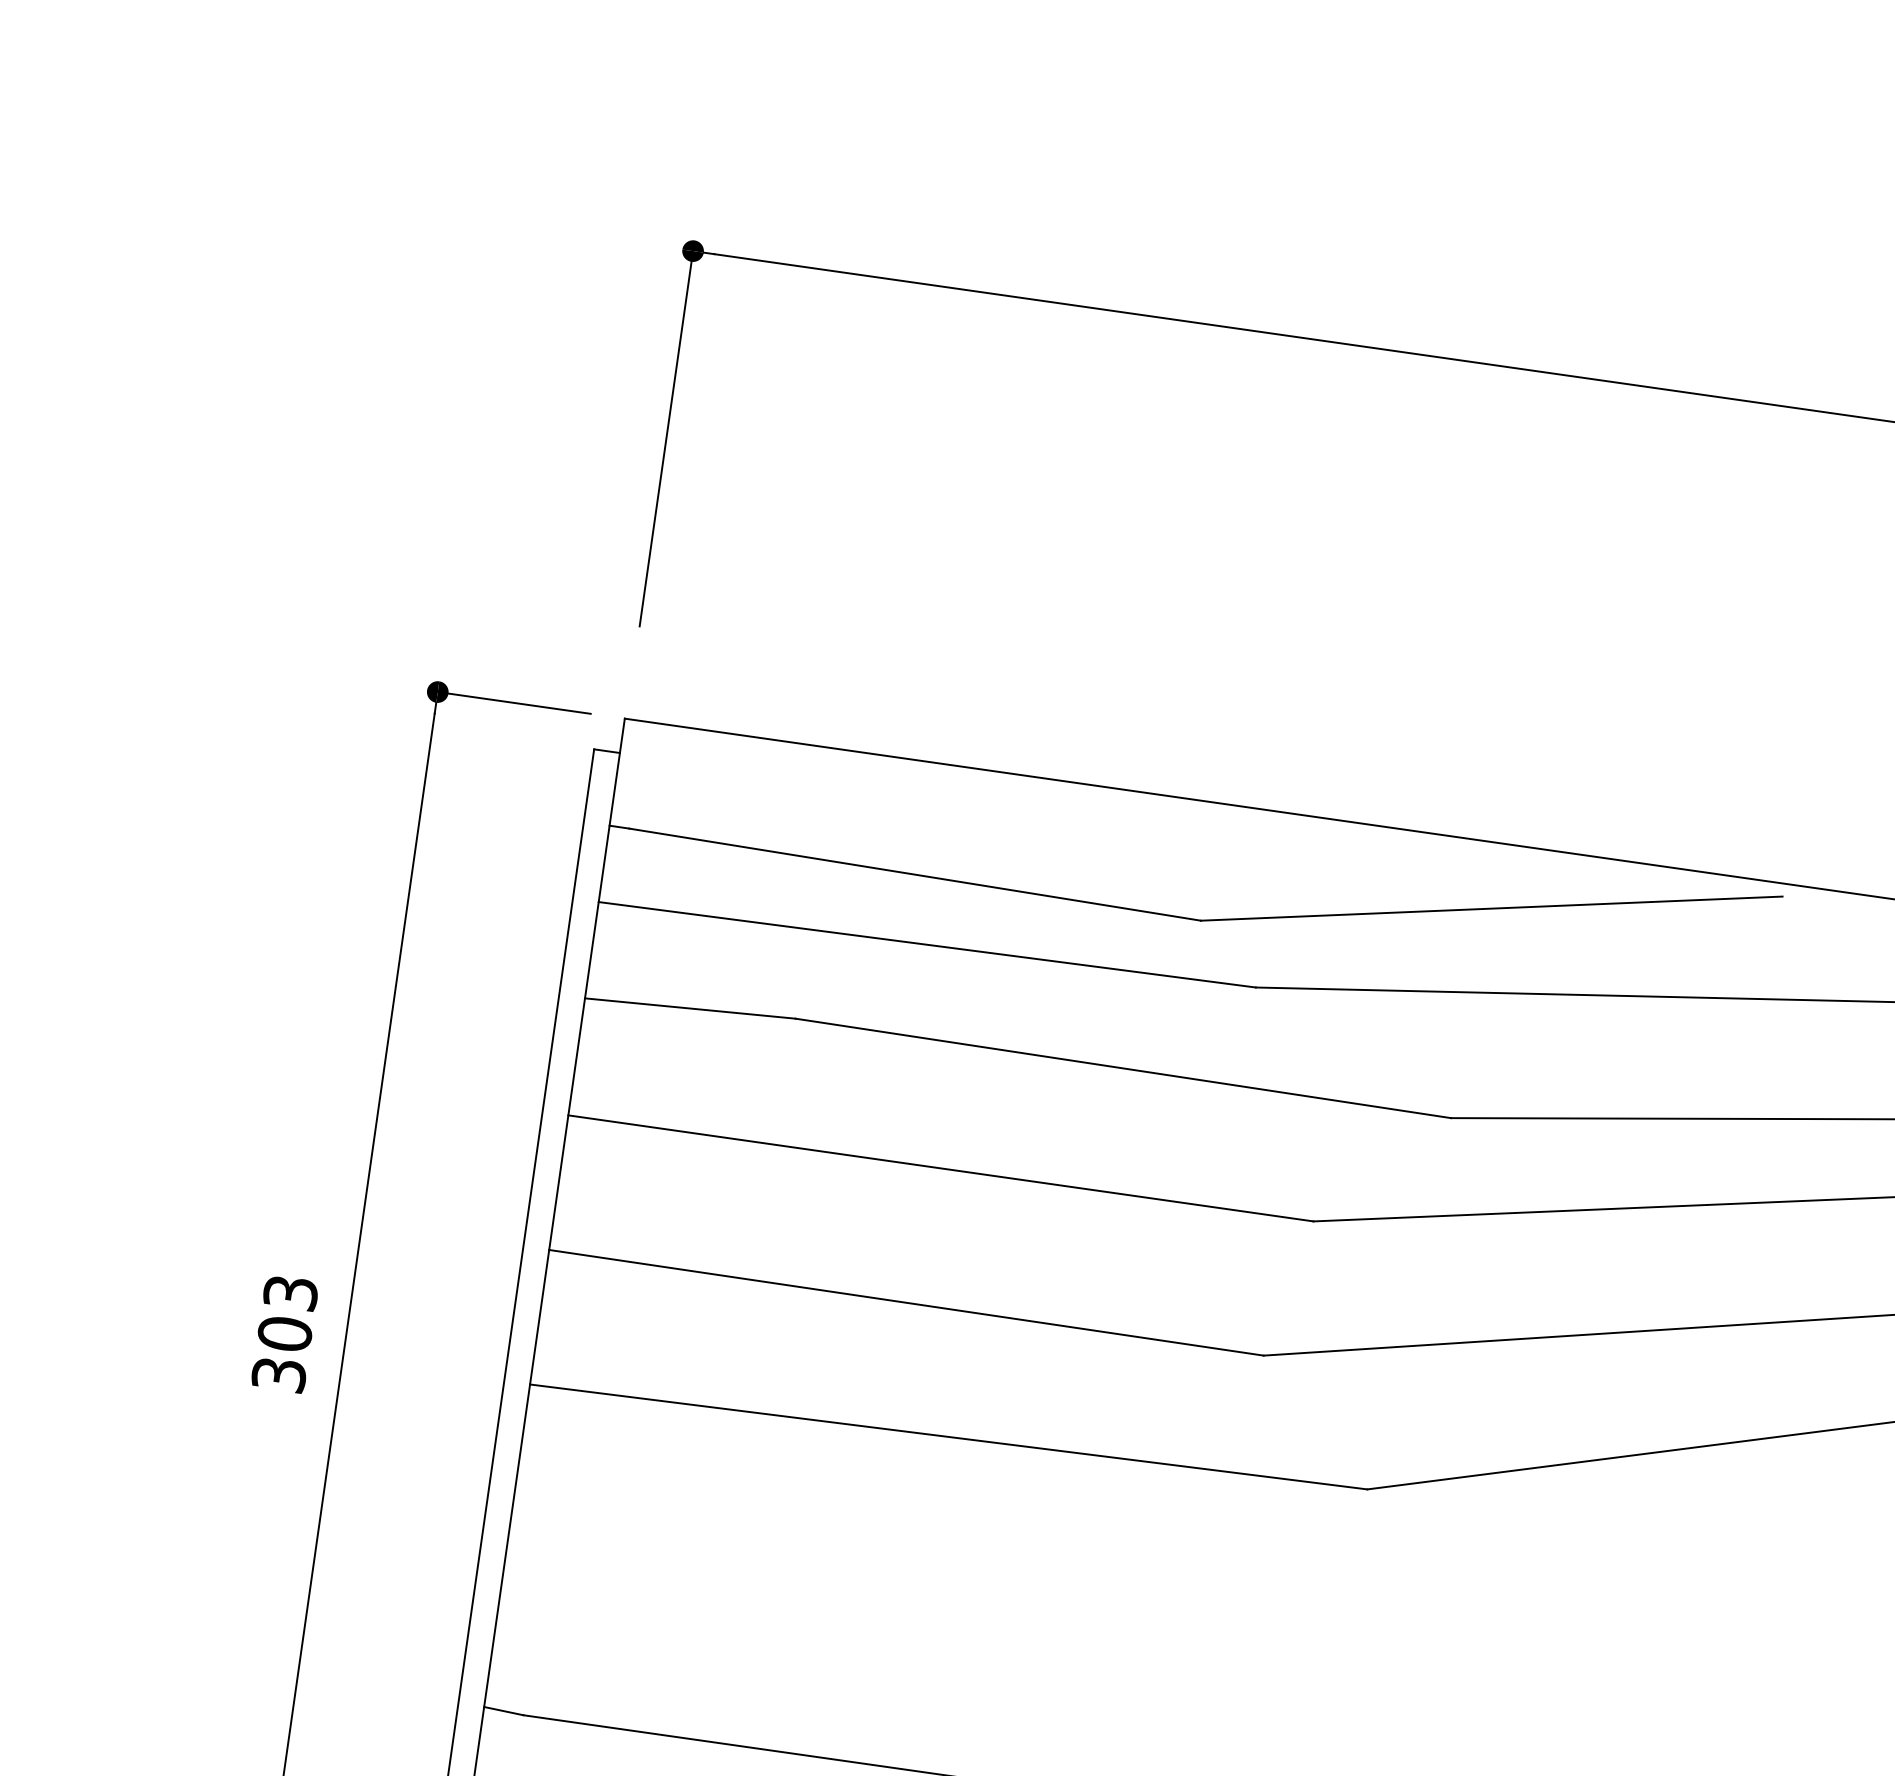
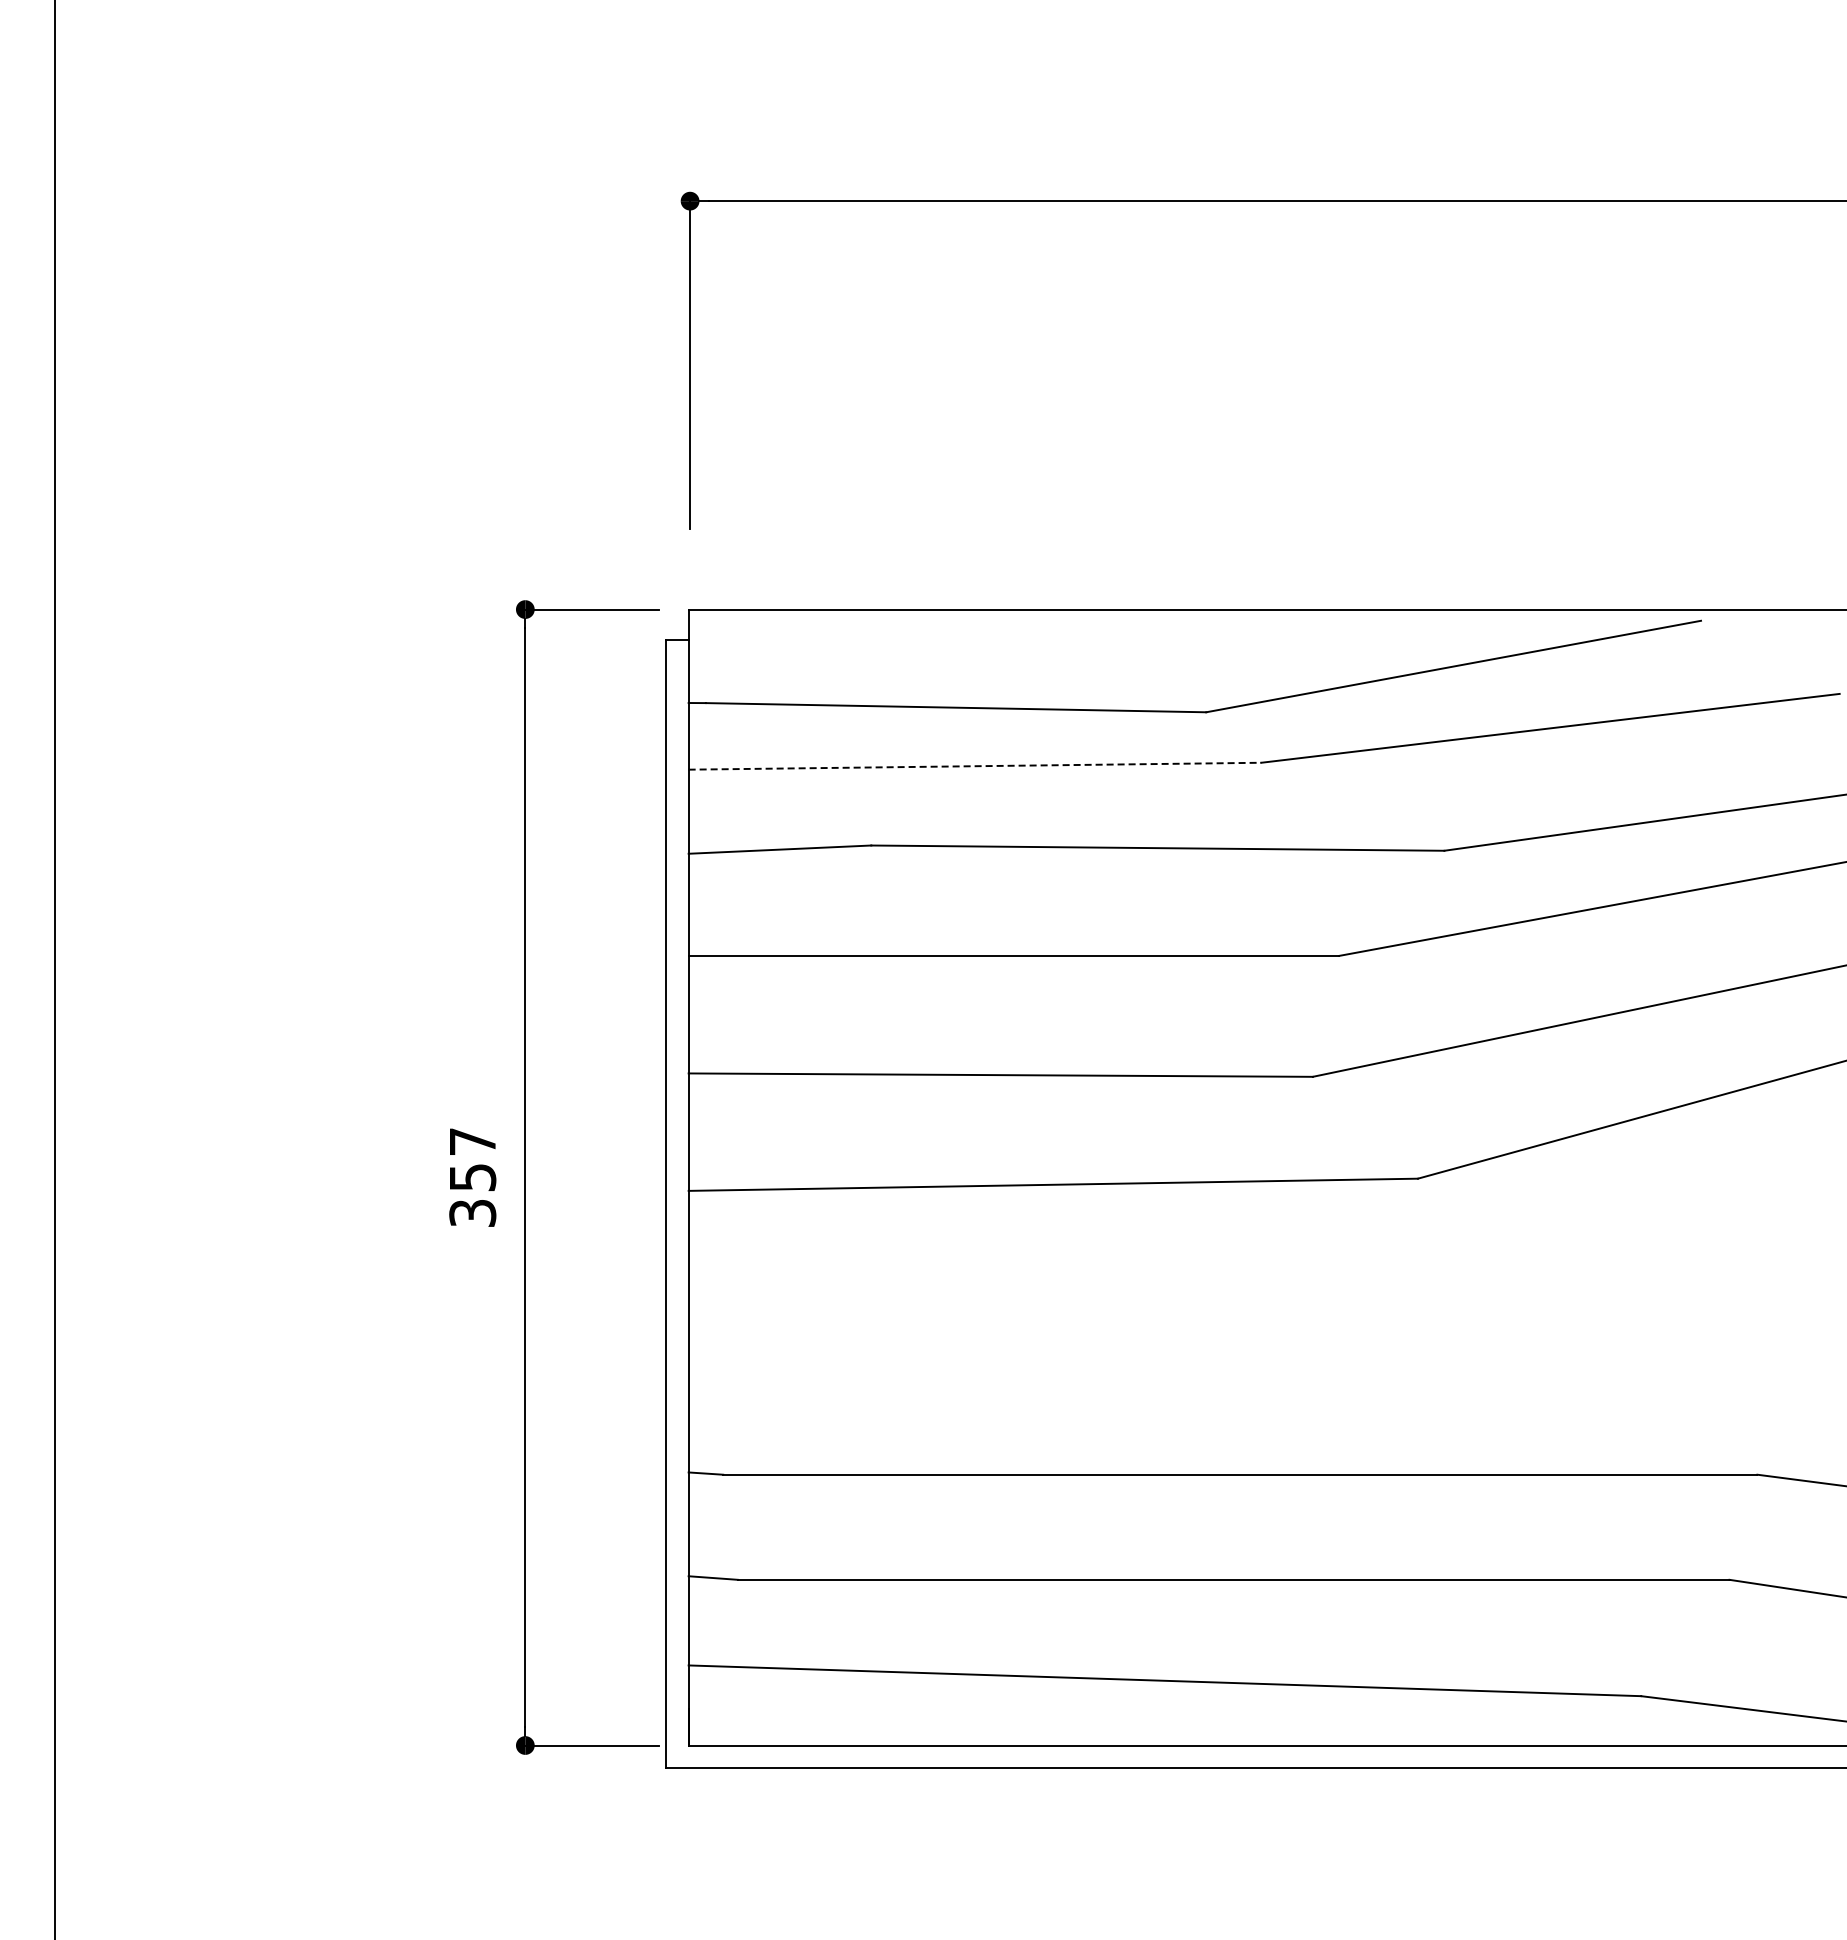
line: (927, 945) -> (975, 766), solid -> dashed
text: (287, 1313) -> (472, 1159), 303 -> 357

